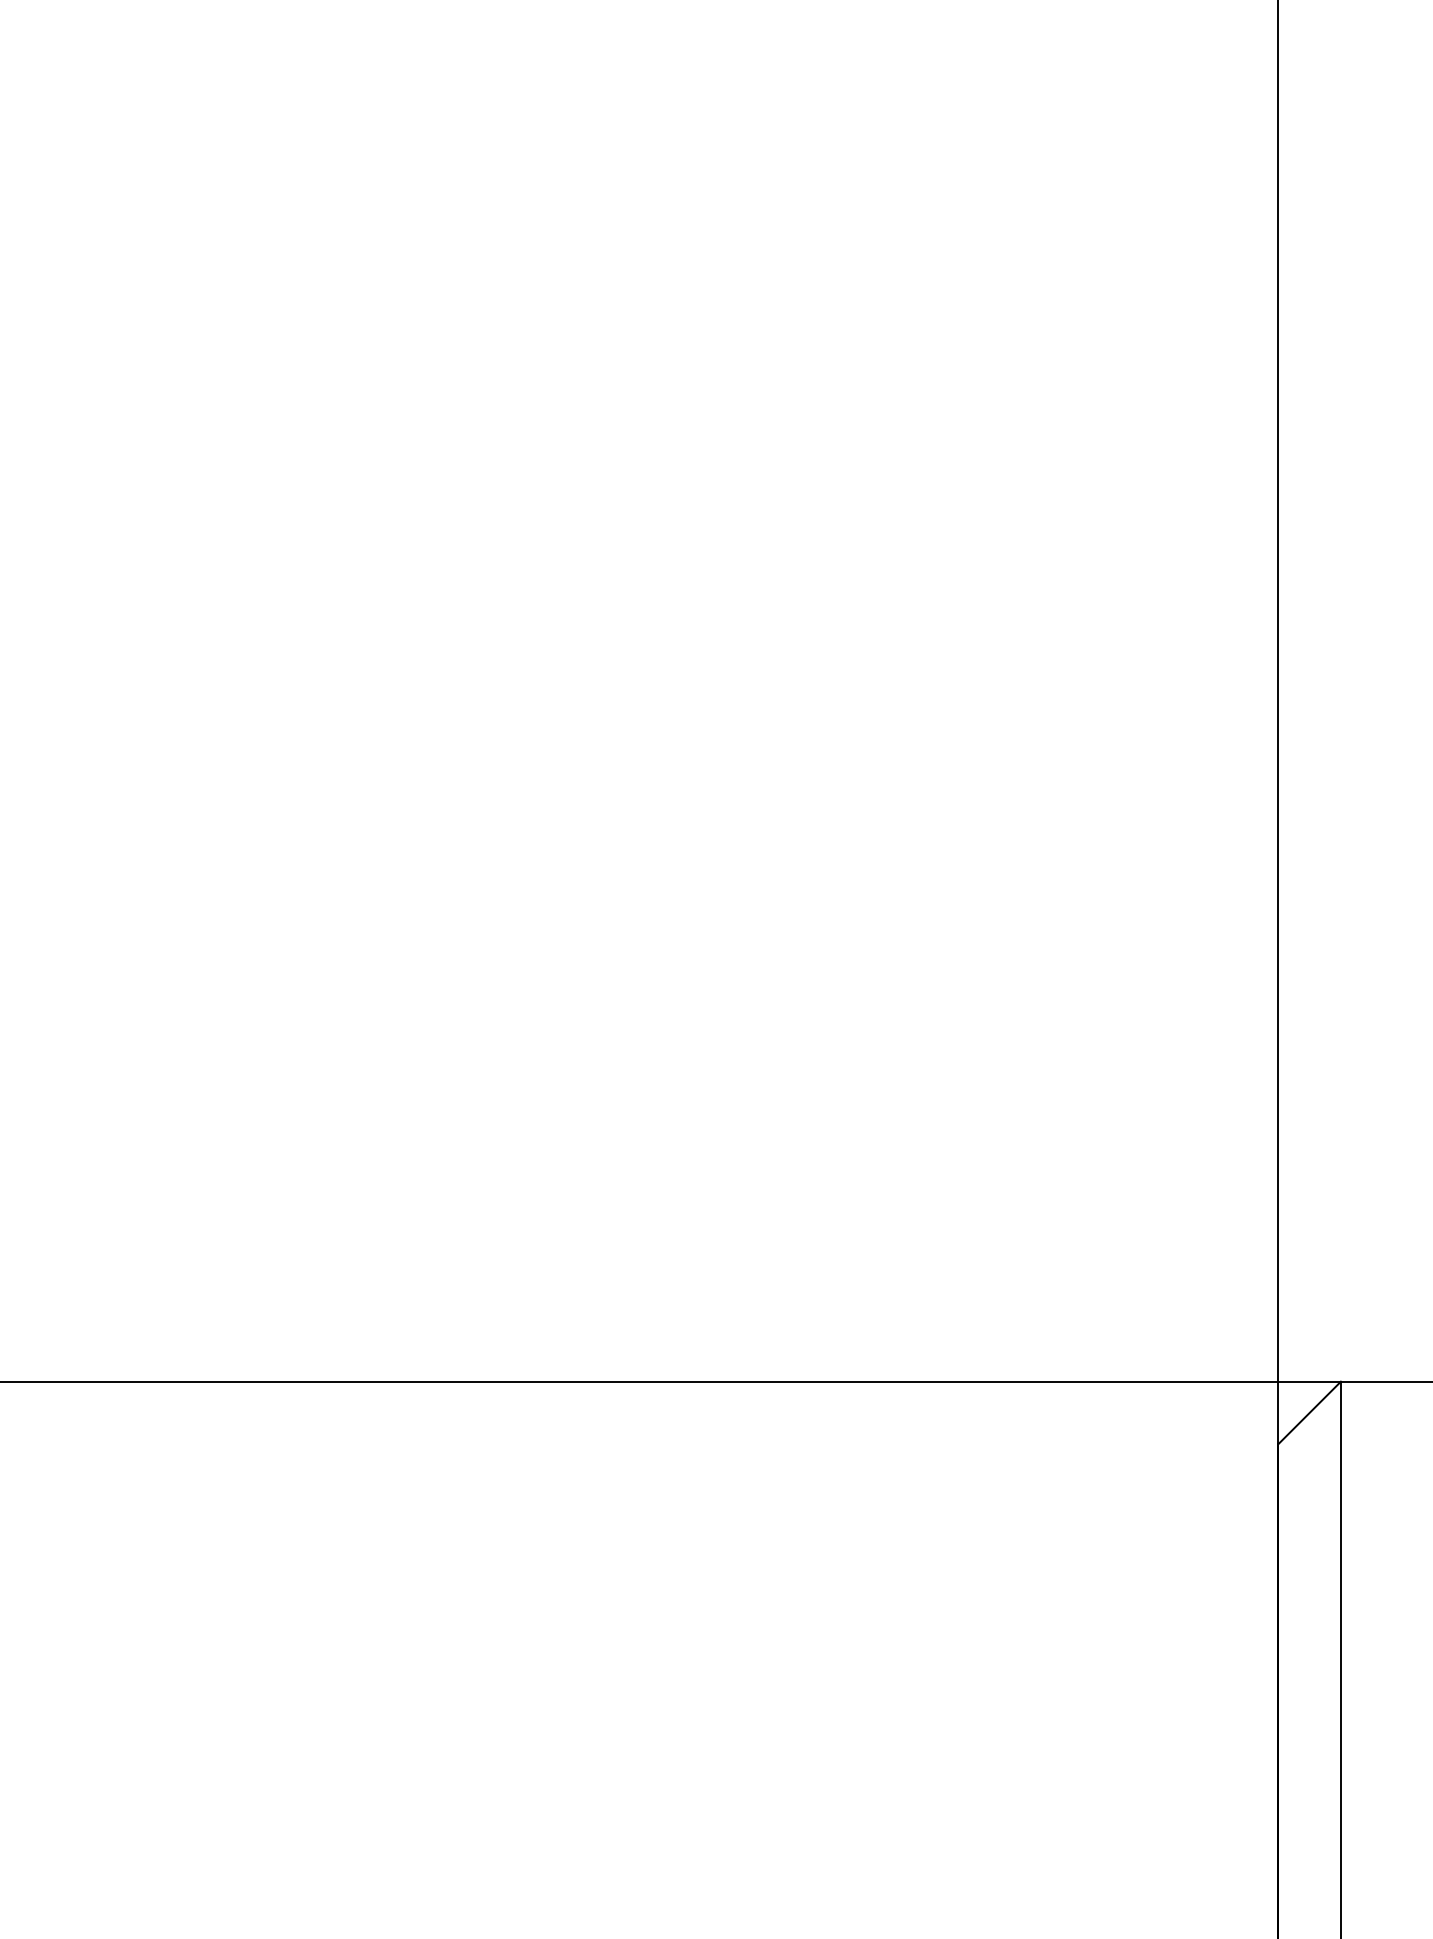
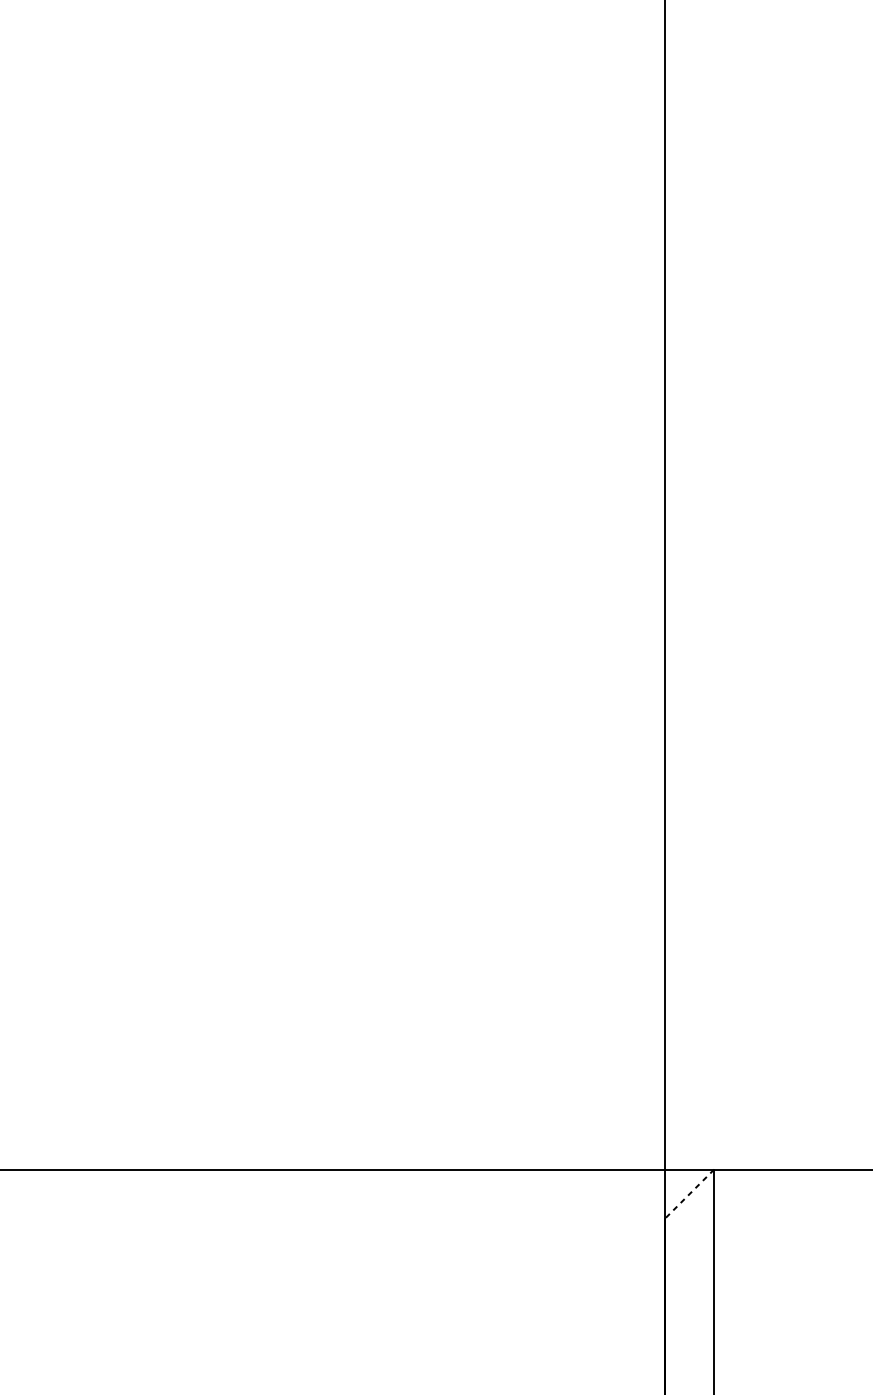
line: (1309, 1413) -> (689, 1194), solid -> dashed

